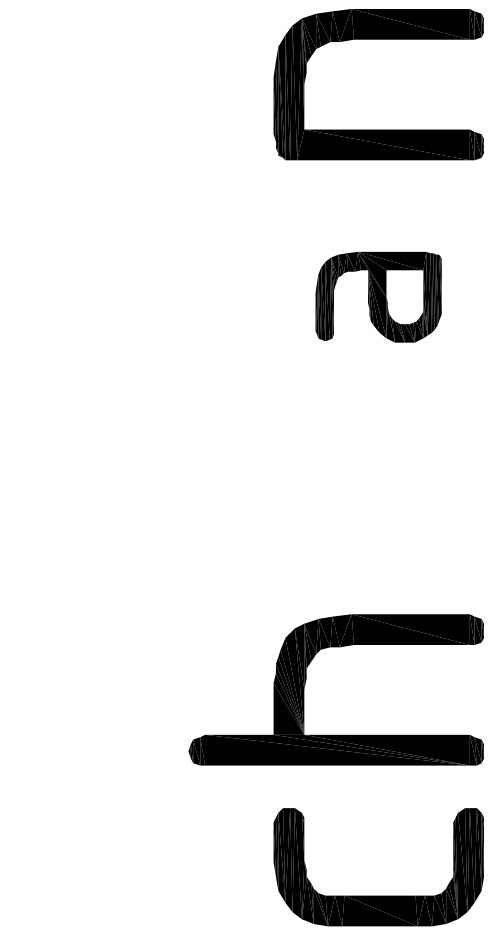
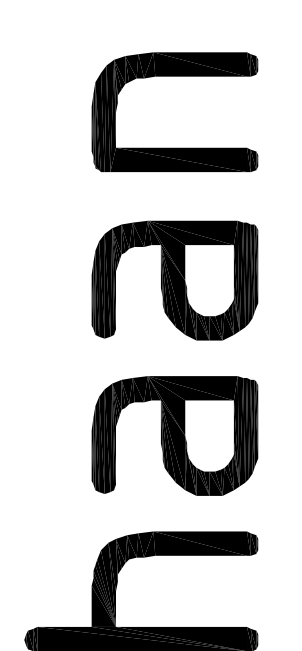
part: (378, 296) -> (174, 279), size x1.67
part: (378, 493) -> (174, 435), added

